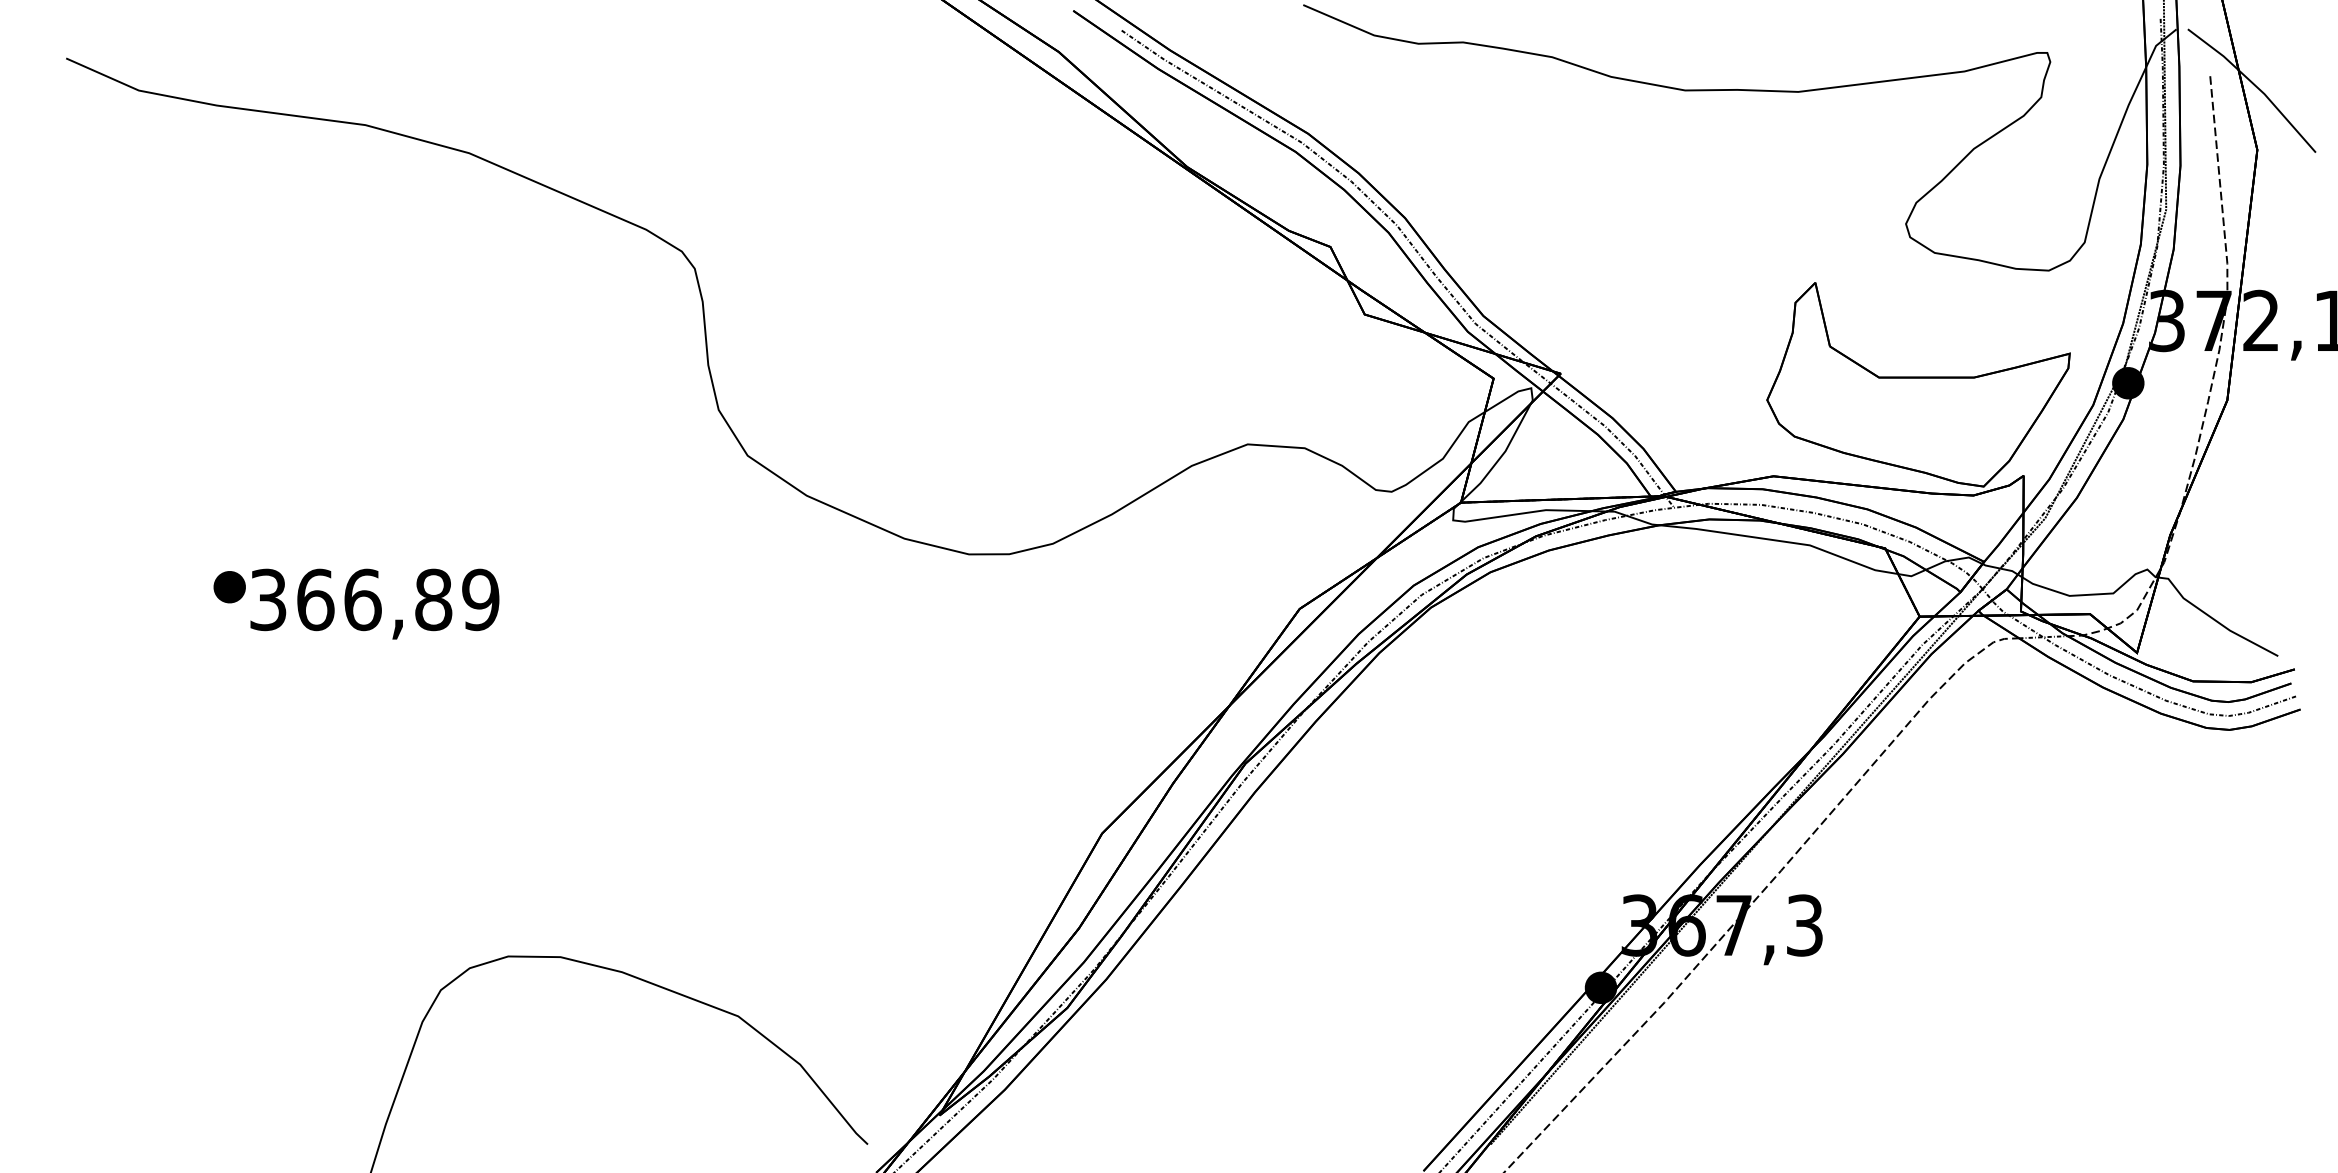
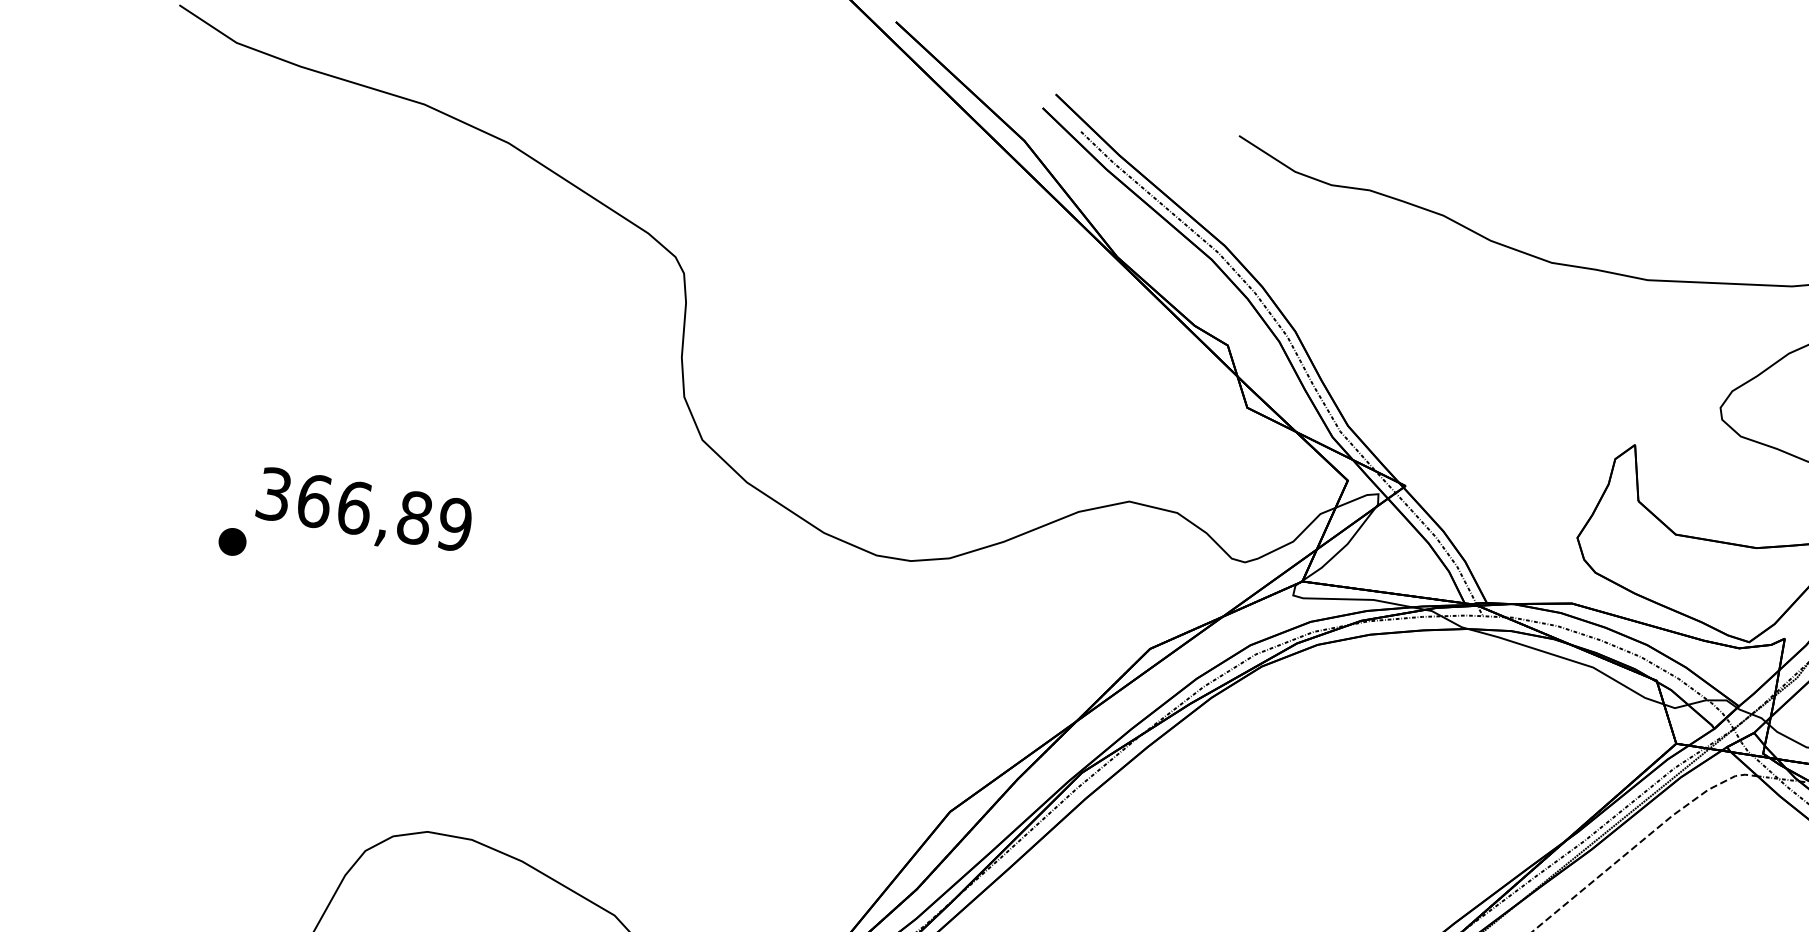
part: (229, 587) -> (232, 542), moved

